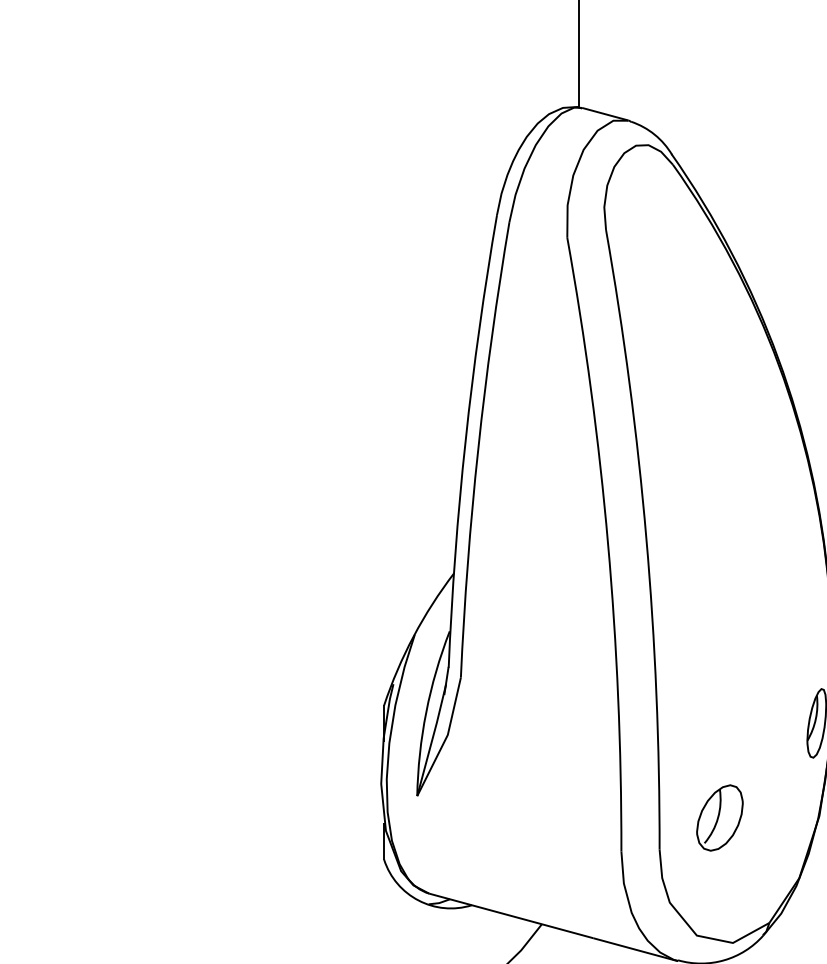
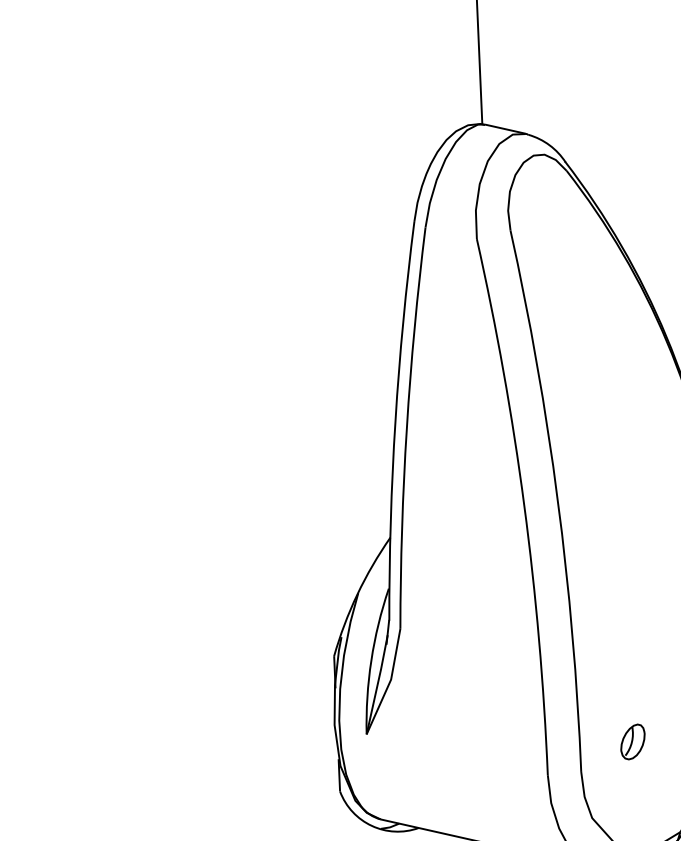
part: (719, 817) -> (632, 741), size x0.6

